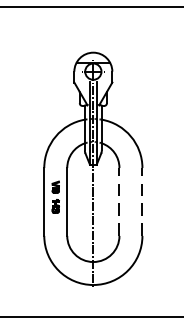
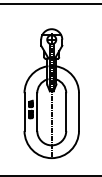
line: (119, 202) -> (66, 112), dashed -> solid
line: (143, 202) -> (79, 112), dashed -> solid

